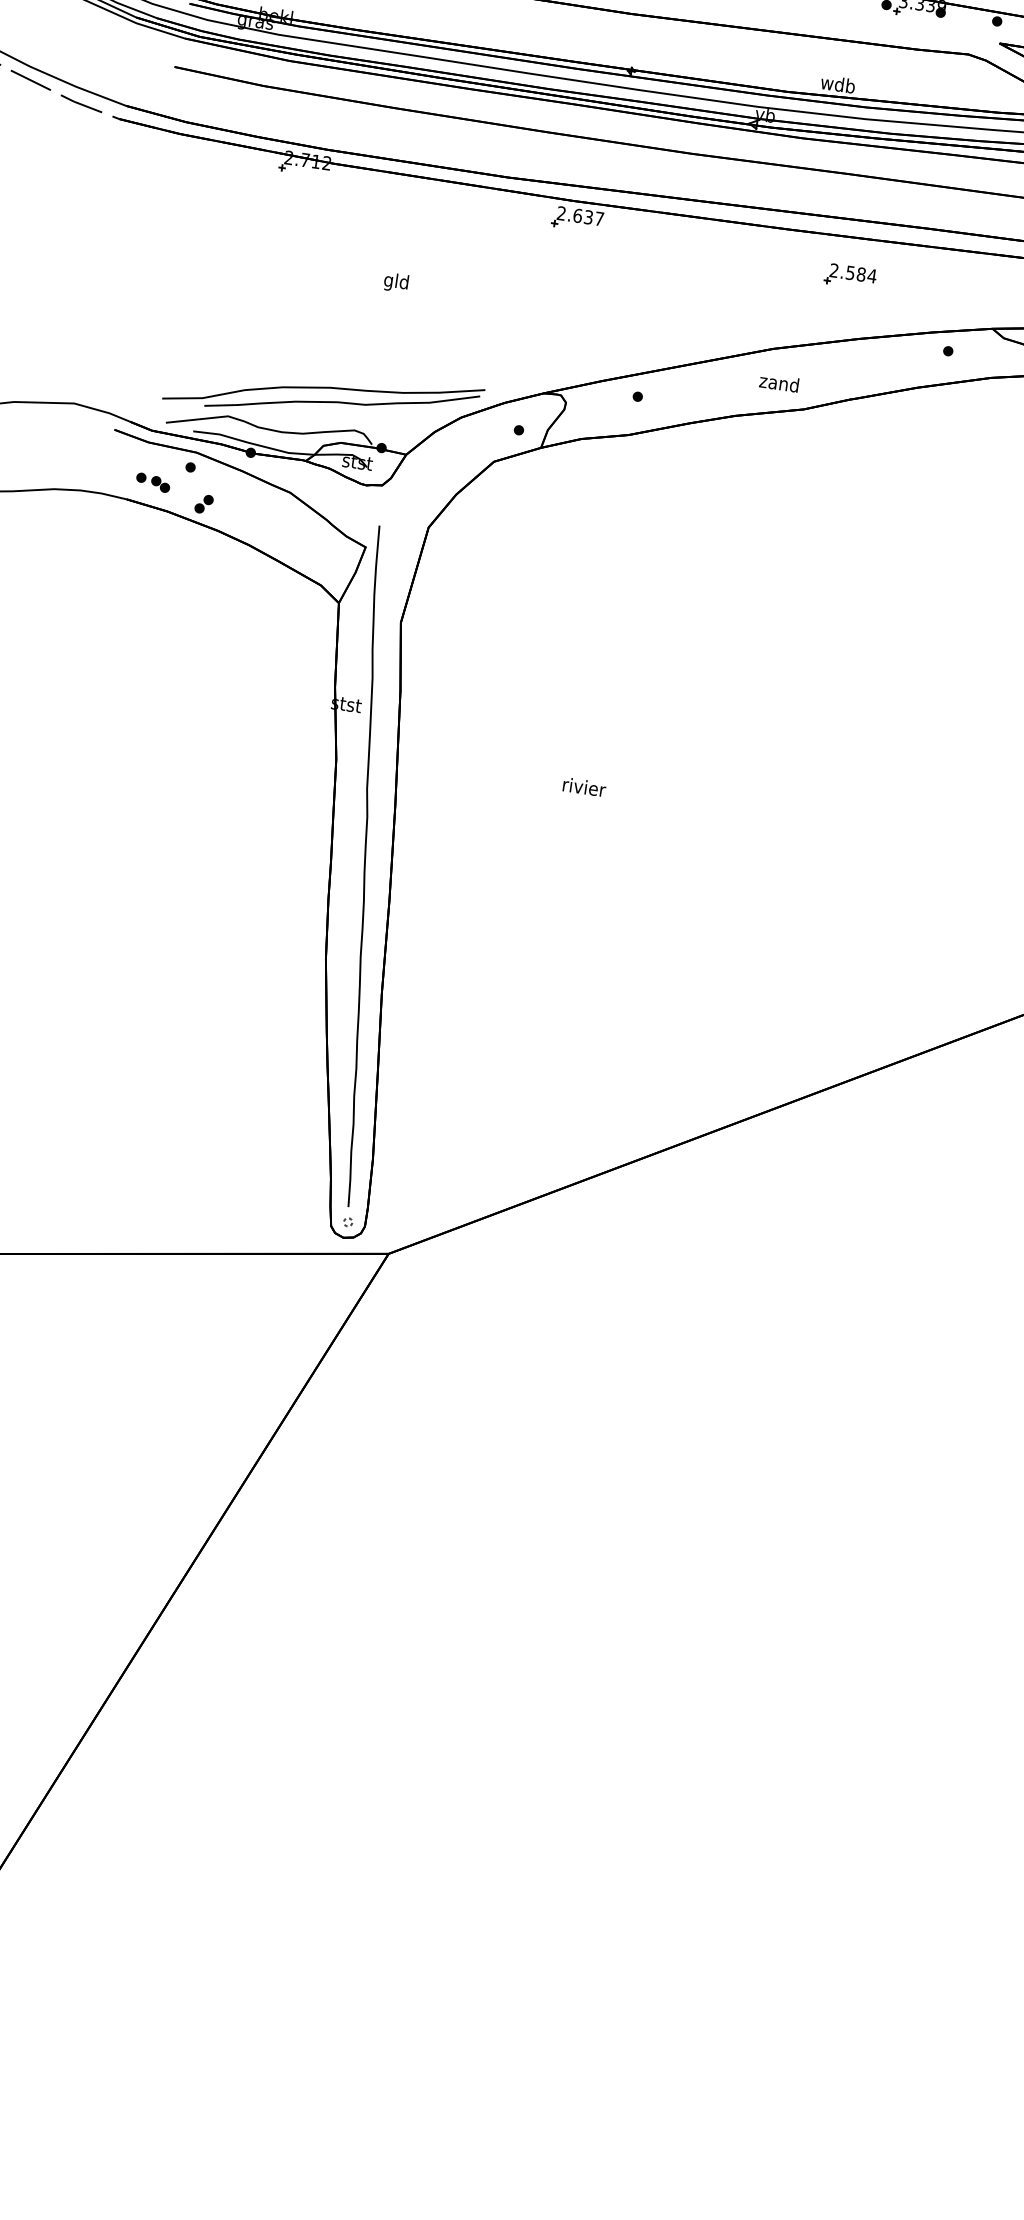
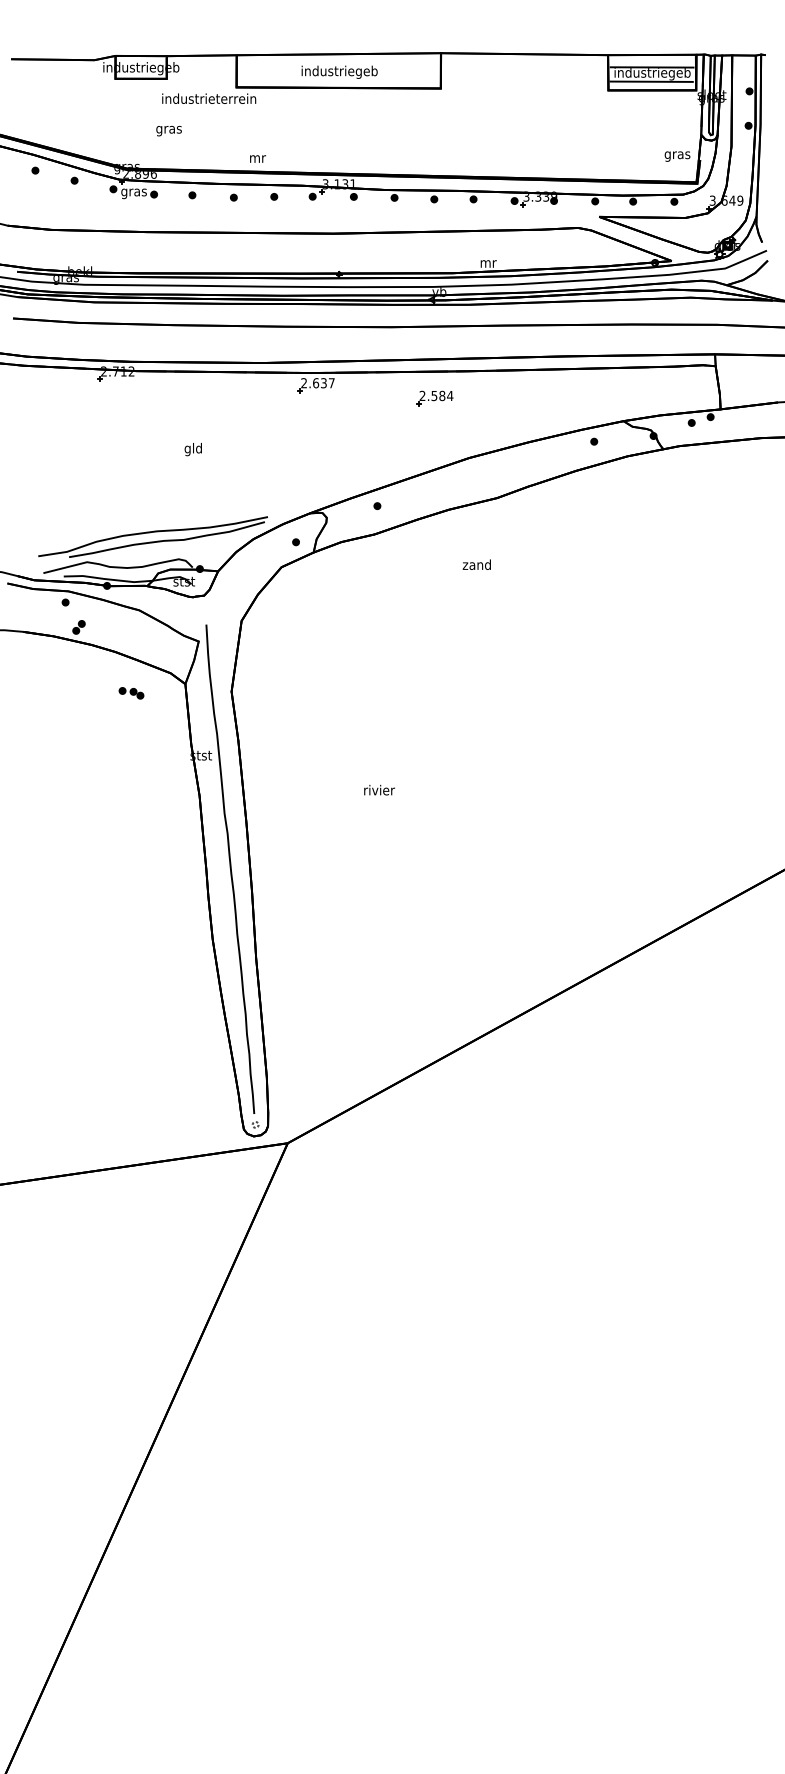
text: (838, 84) -> (488, 262), wdb -> mr
part: (850, 276) -> (434, 398), moved
text: (778, 382) -> (476, 564), moved
part: (153, 483) -> (131, 693), moved

